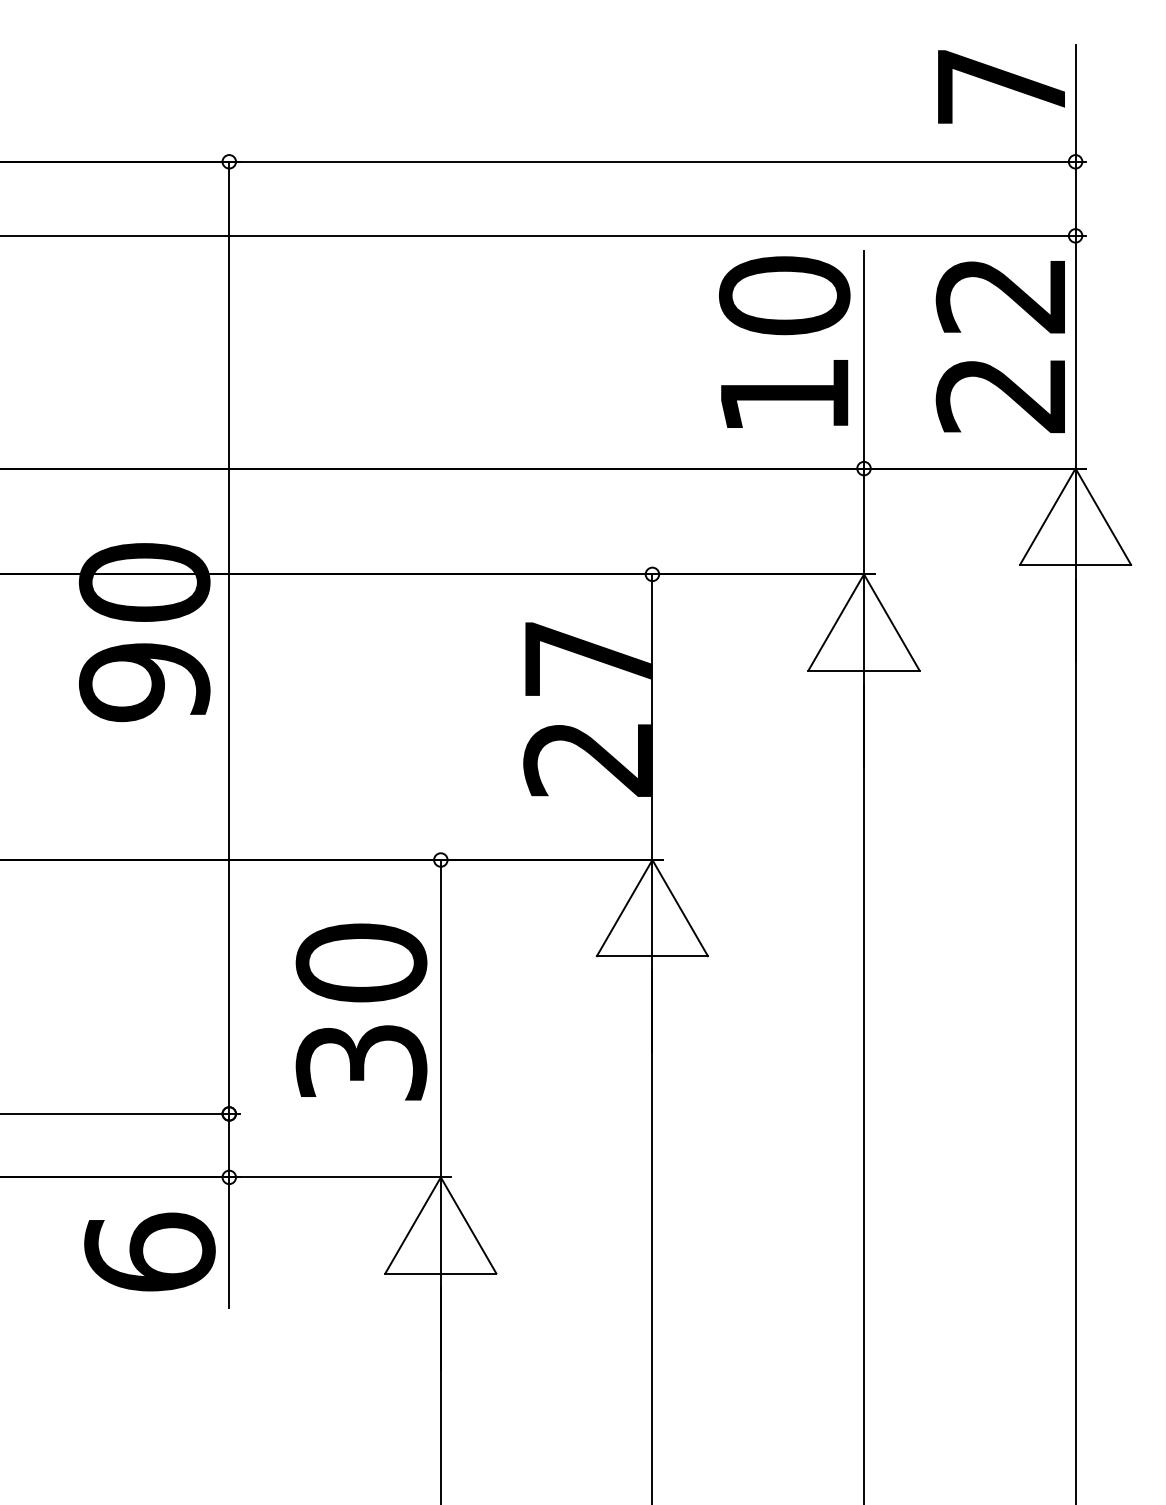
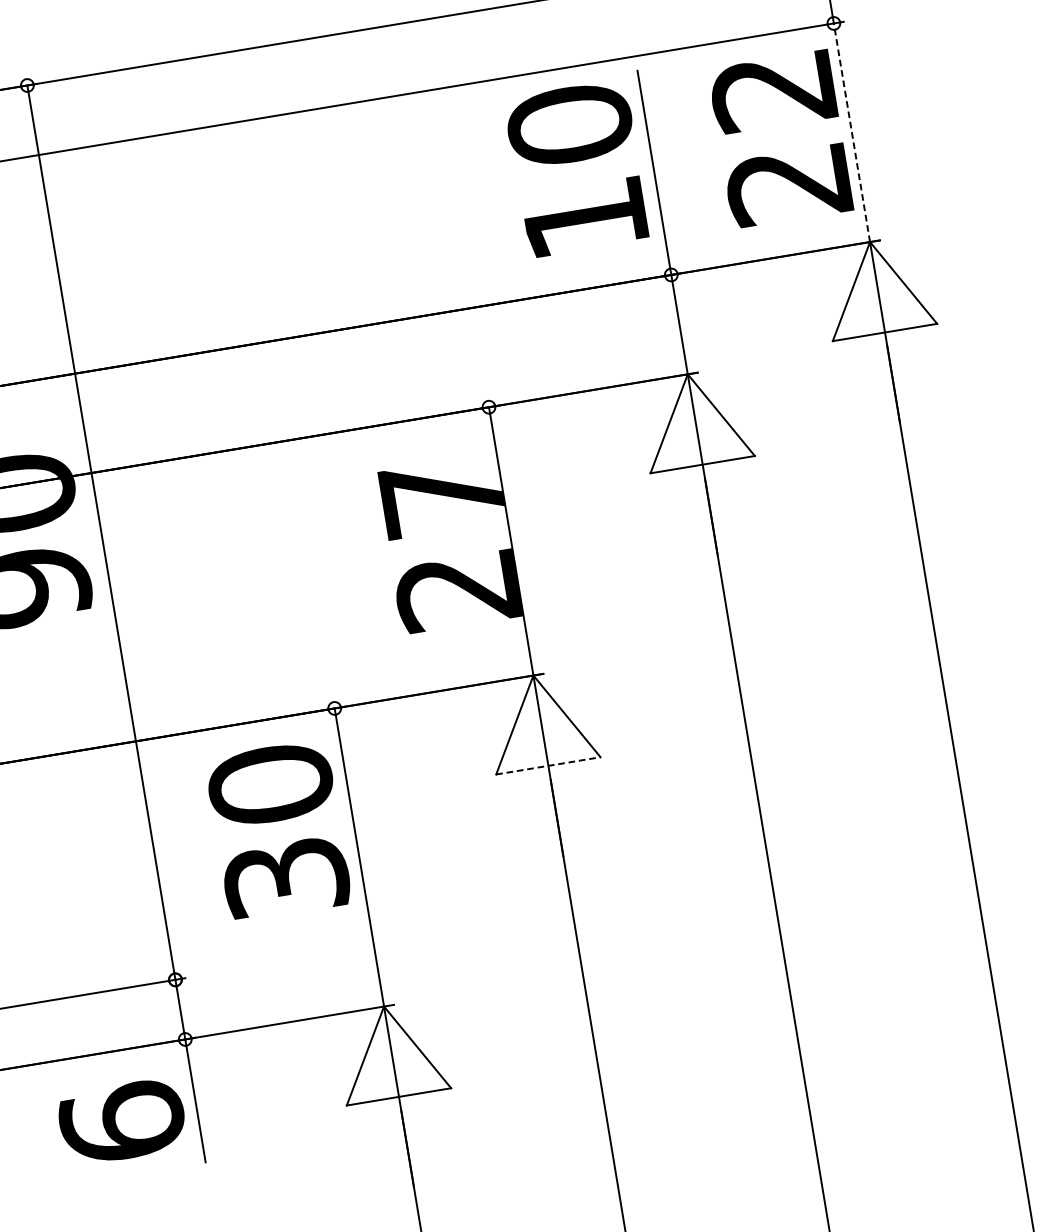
line: (1075, 351) -> (851, 132), solid -> dashed
line: (652, 956) -> (548, 766), solid -> dashed
text: (361, 1011) -> (278, 830), moved

